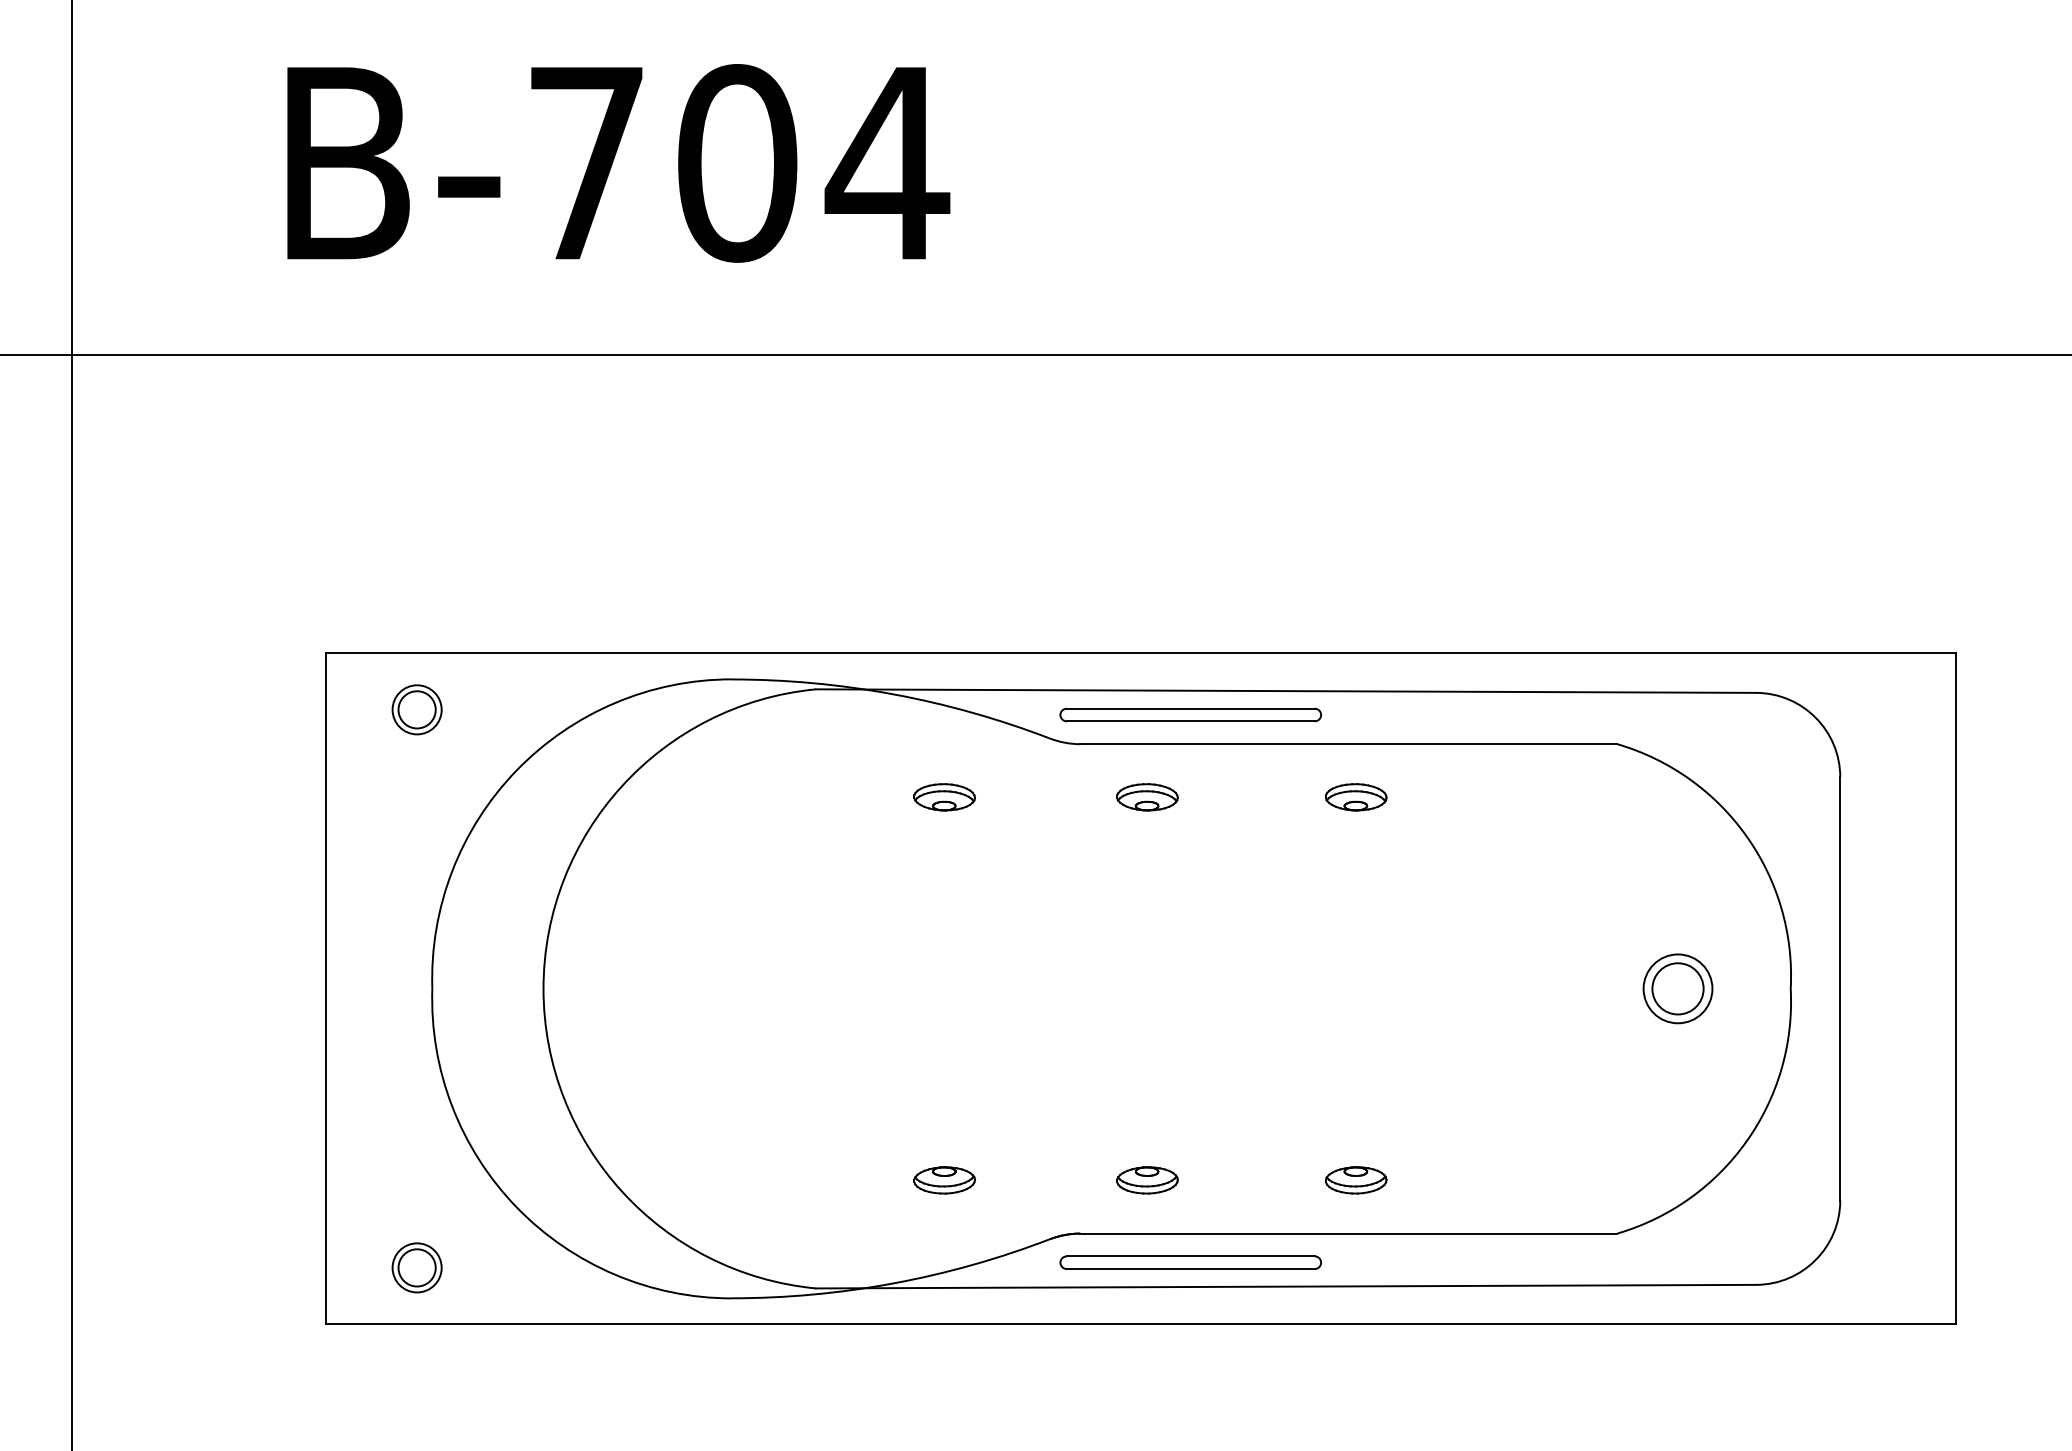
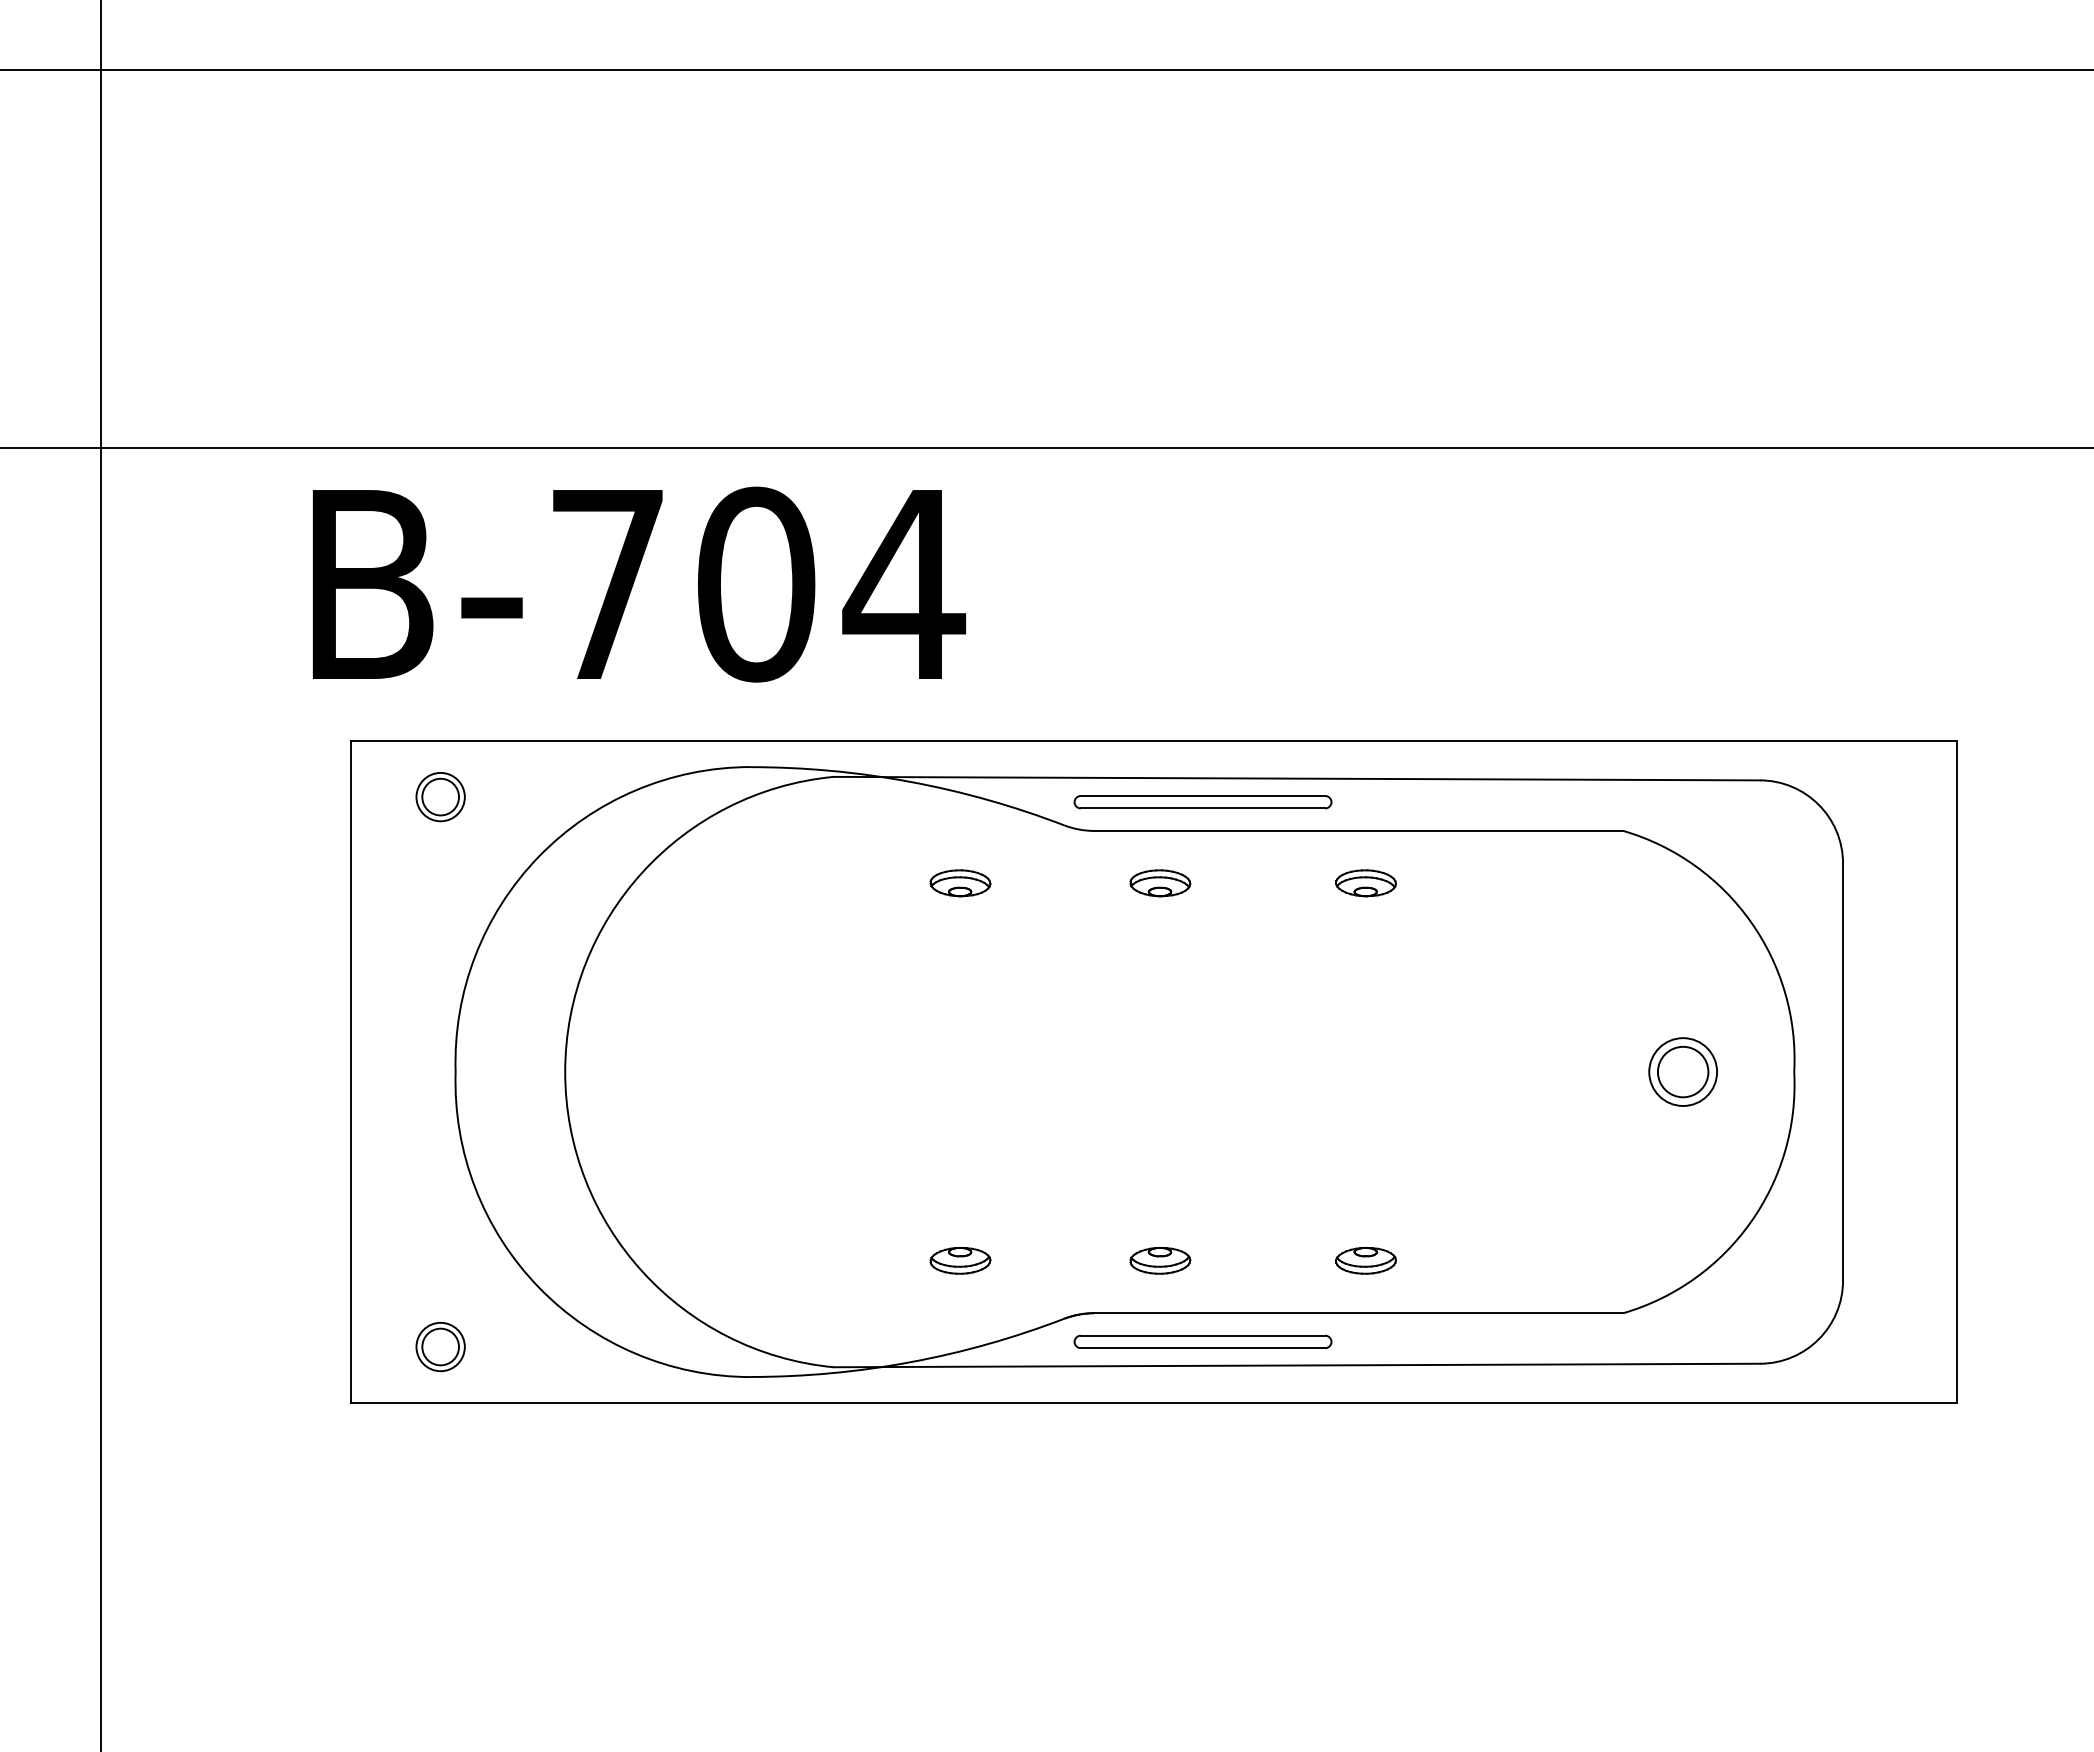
text: (618, 163) -> (639, 584), moved

